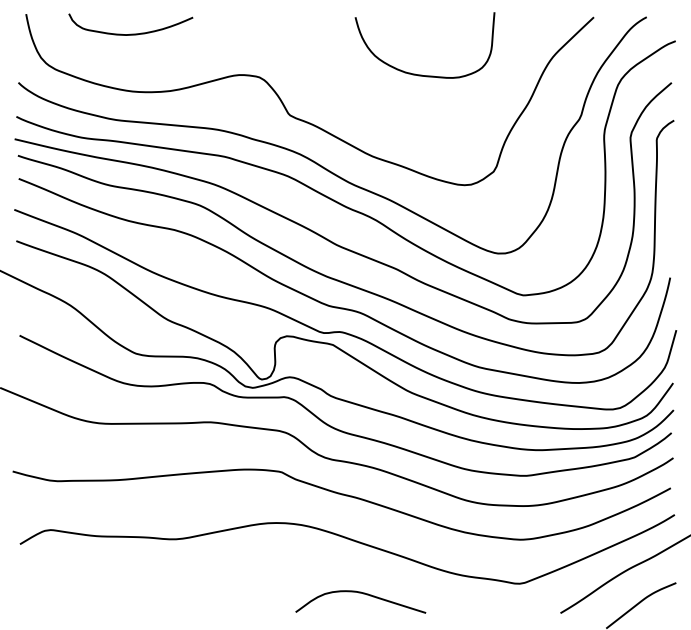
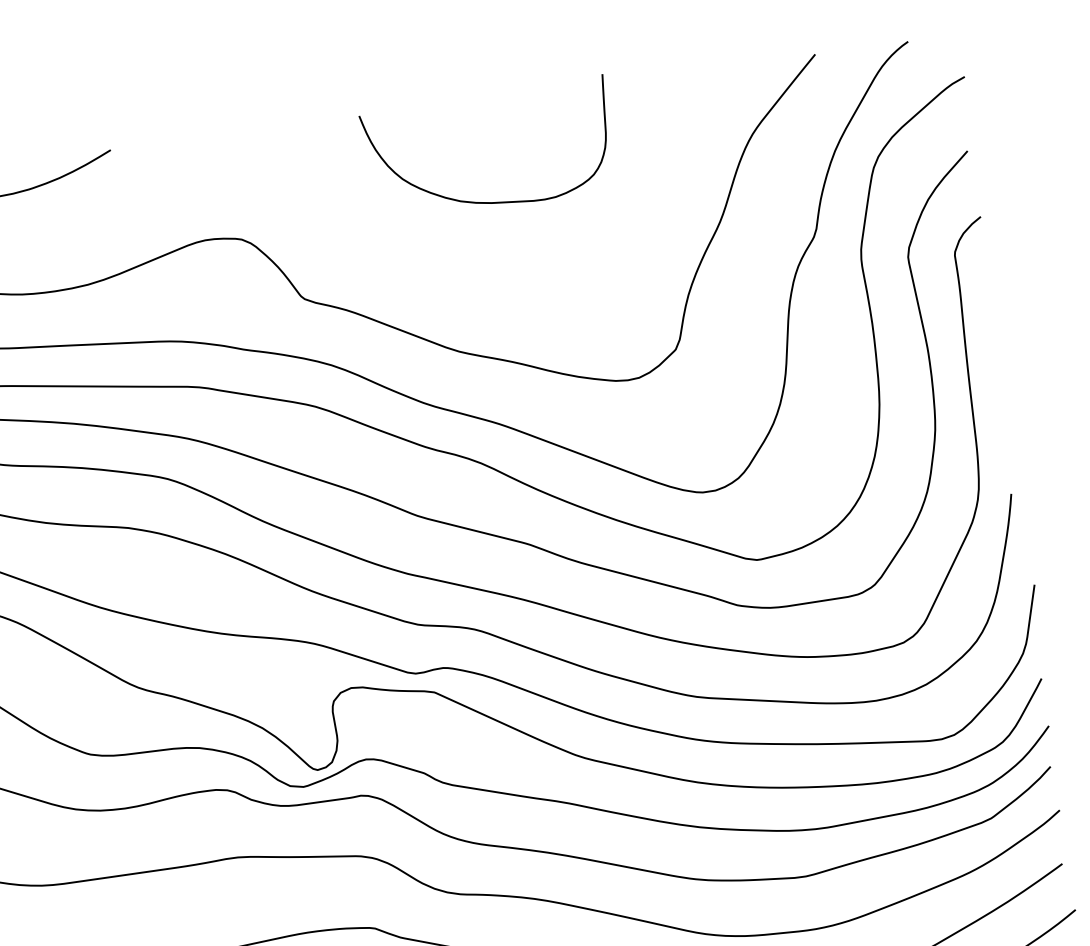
curve: (422, 74) -> (490, 200), moved

